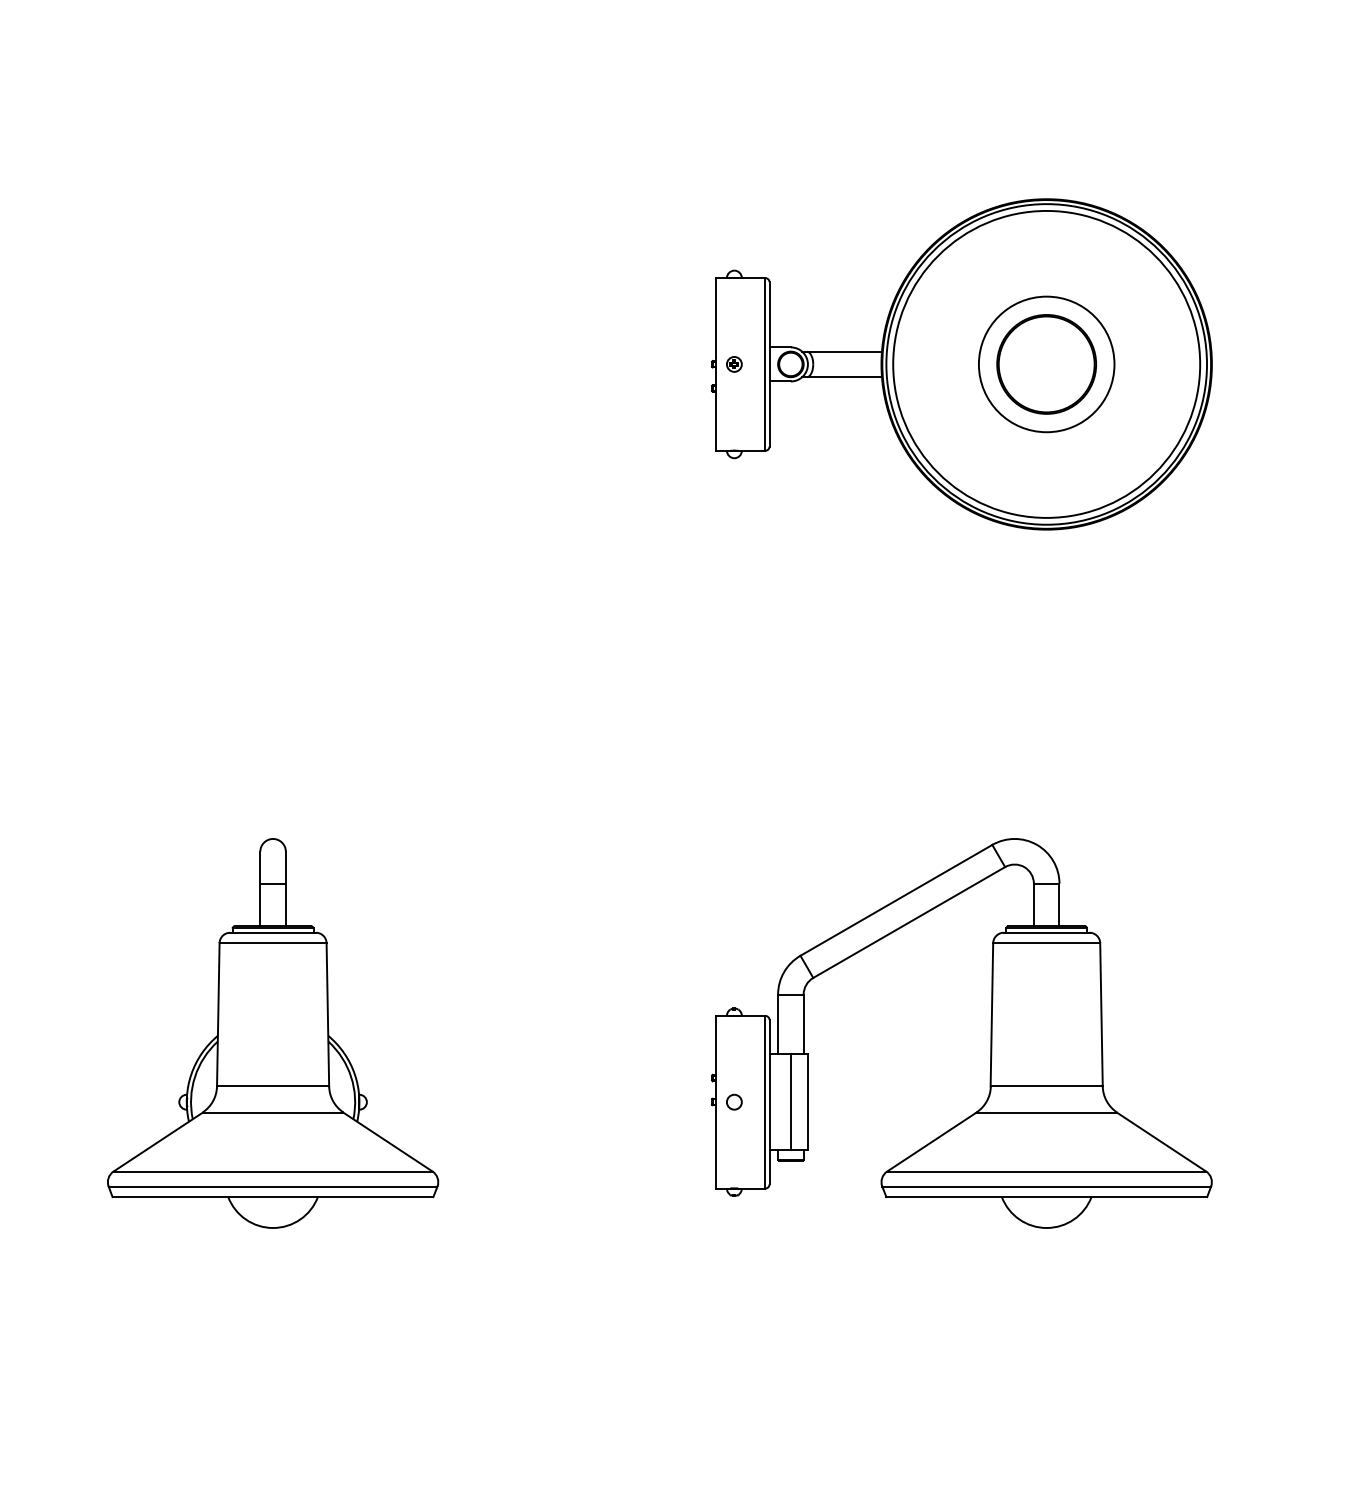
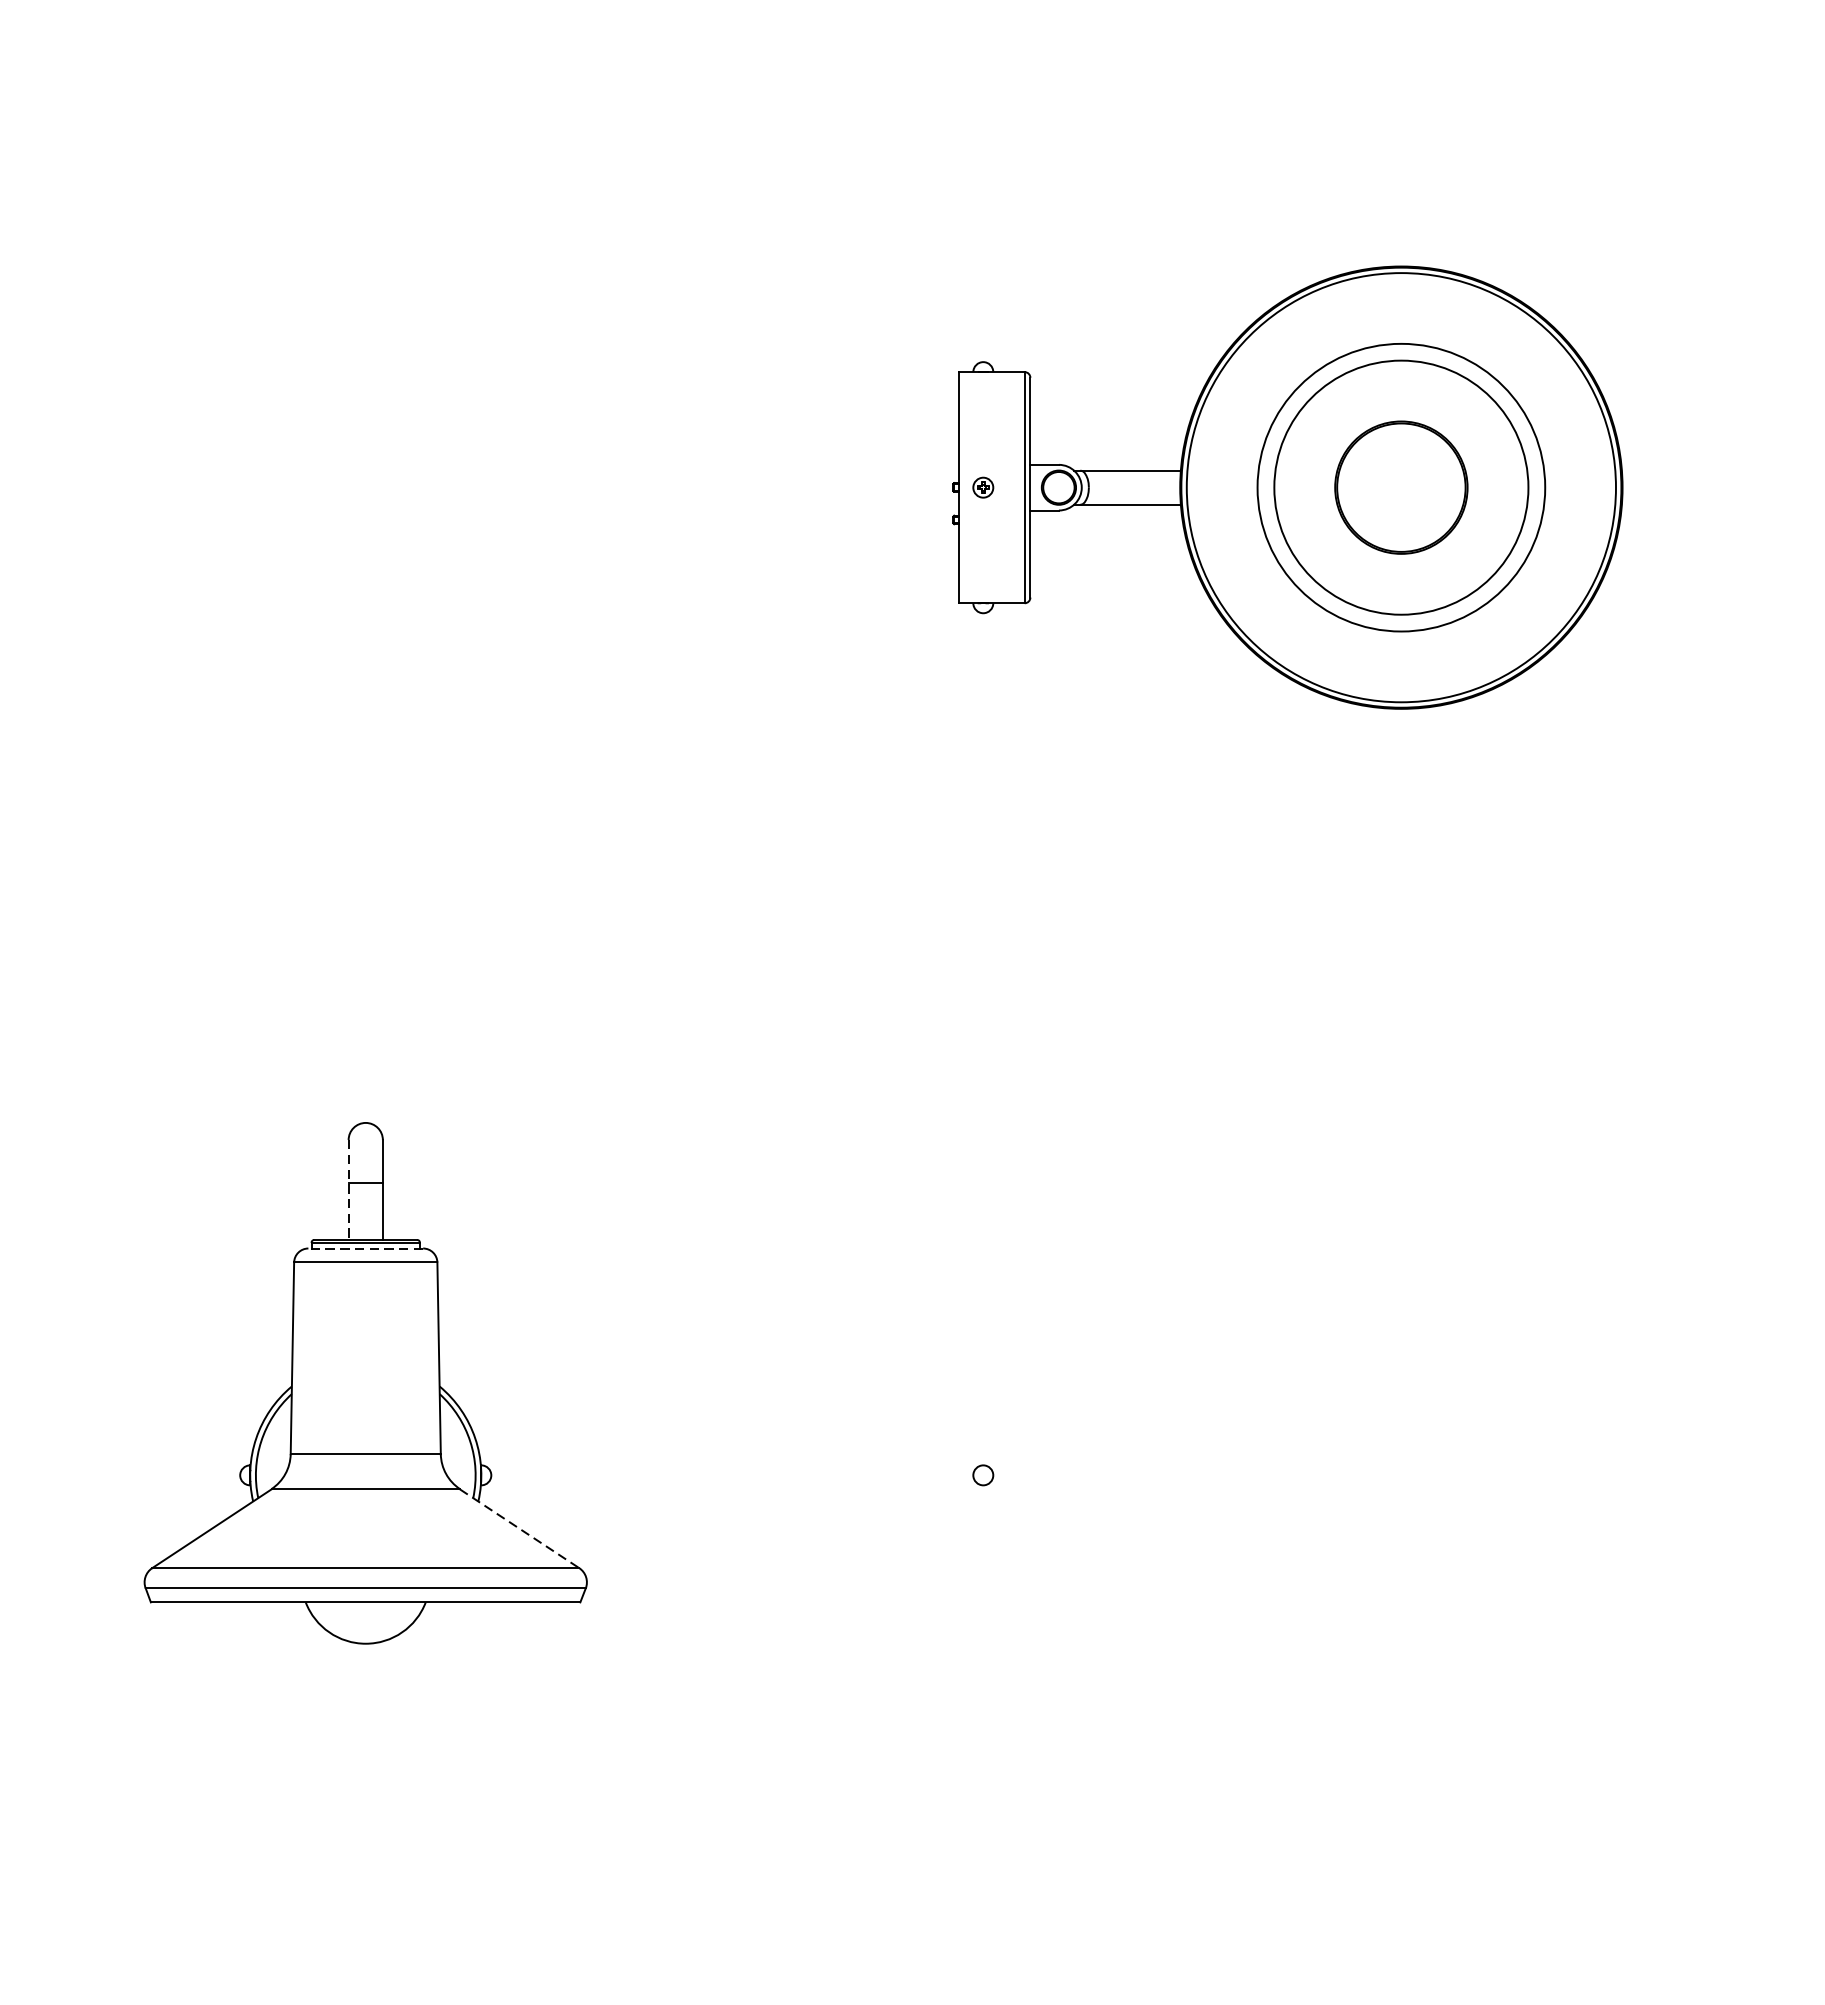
circle: (1046, 363) -> (1401, 486), size x0.7
circle: (1046, 364) -> (1401, 487), size x1.4
line: (260, 889) -> (348, 1190), solid -> dashed
line: (273, 932) -> (366, 1248), solid -> dashed
part: (990, 1033) -> (1326, 1383), removed
line: (388, 1142) -> (520, 1529), solid -> dashed

